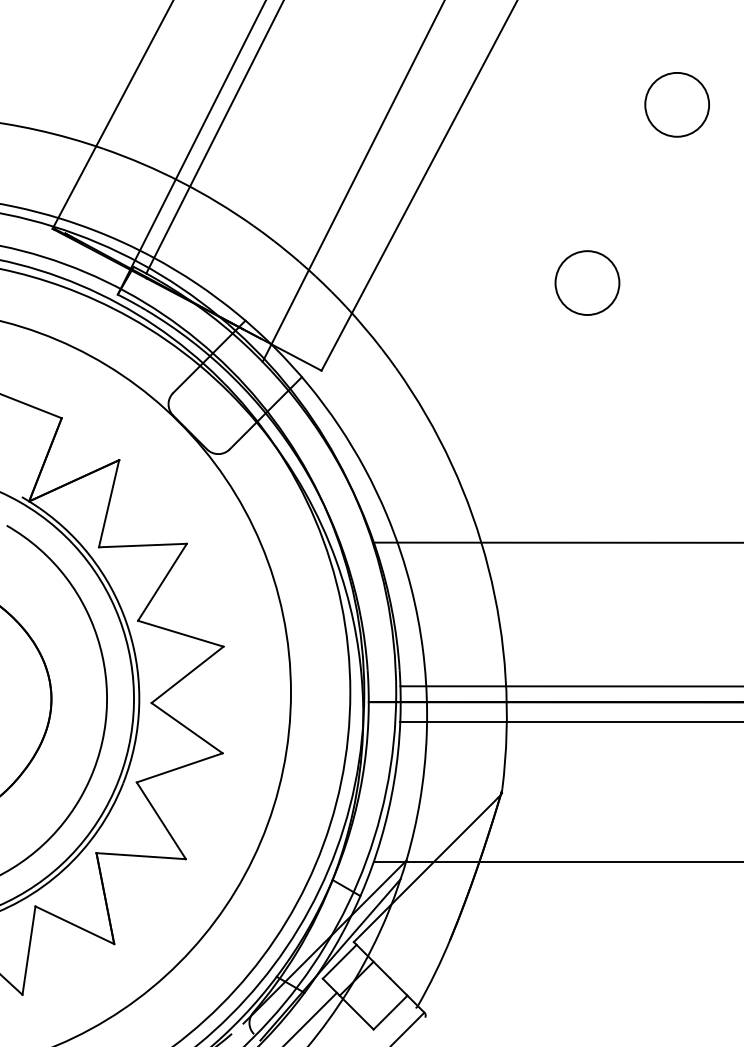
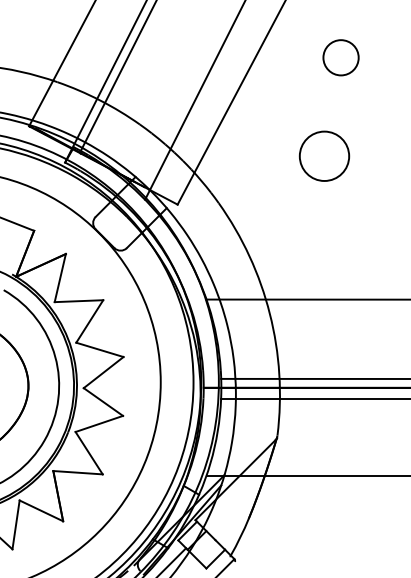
circle: (676, 104) -> (340, 57), moved
circle: (587, 281) -> (324, 155), size x1.4

